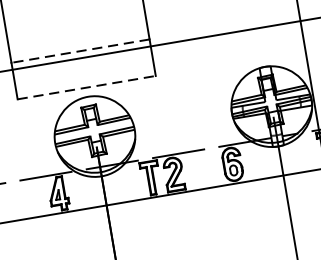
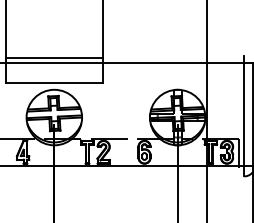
line: (79, 50) -> (53, 57), dashed -> solid
line: (86, 87) -> (54, 83), dashed -> solid

